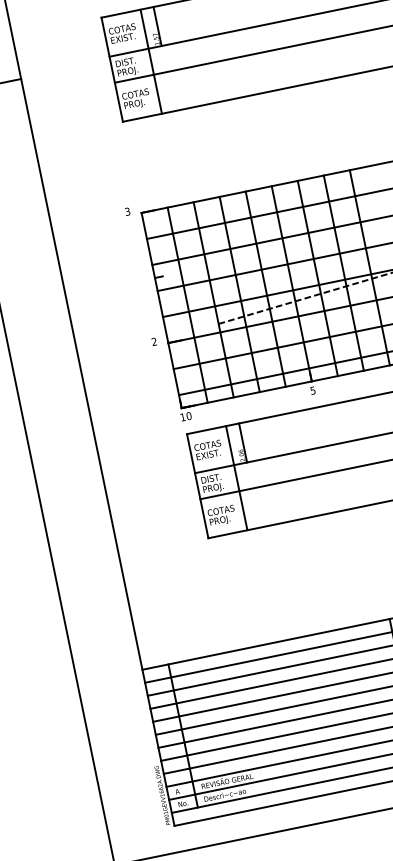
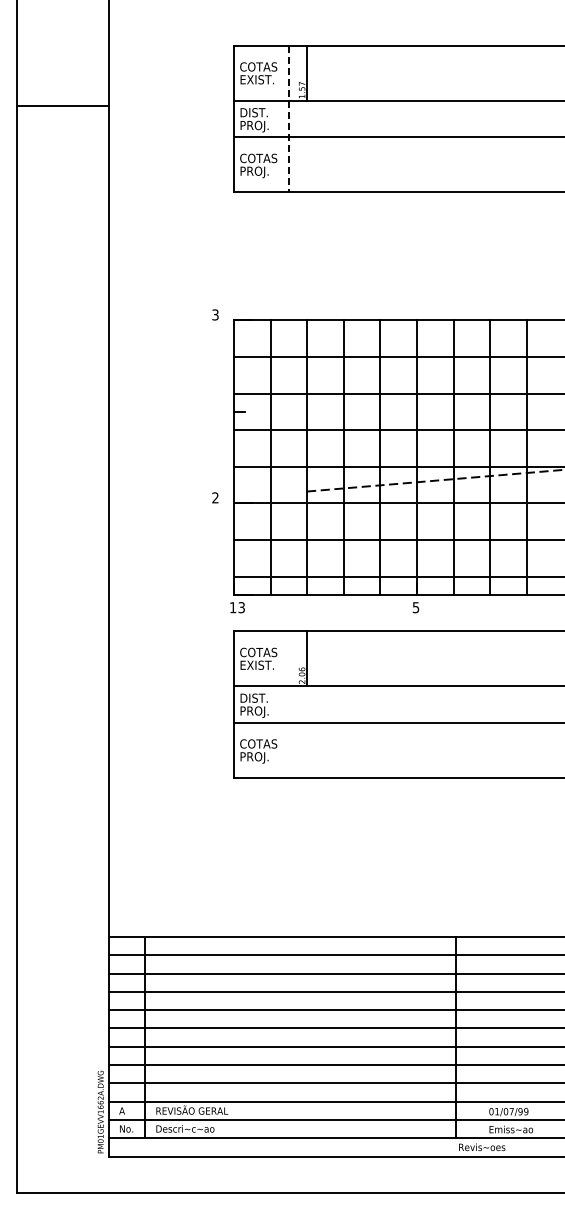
line: (151, 62) -> (288, 119), solid -> dashed
text: (188, 416) -> (241, 607), 10 -> 13
line: (236, 478) -> (288, 704), removed

